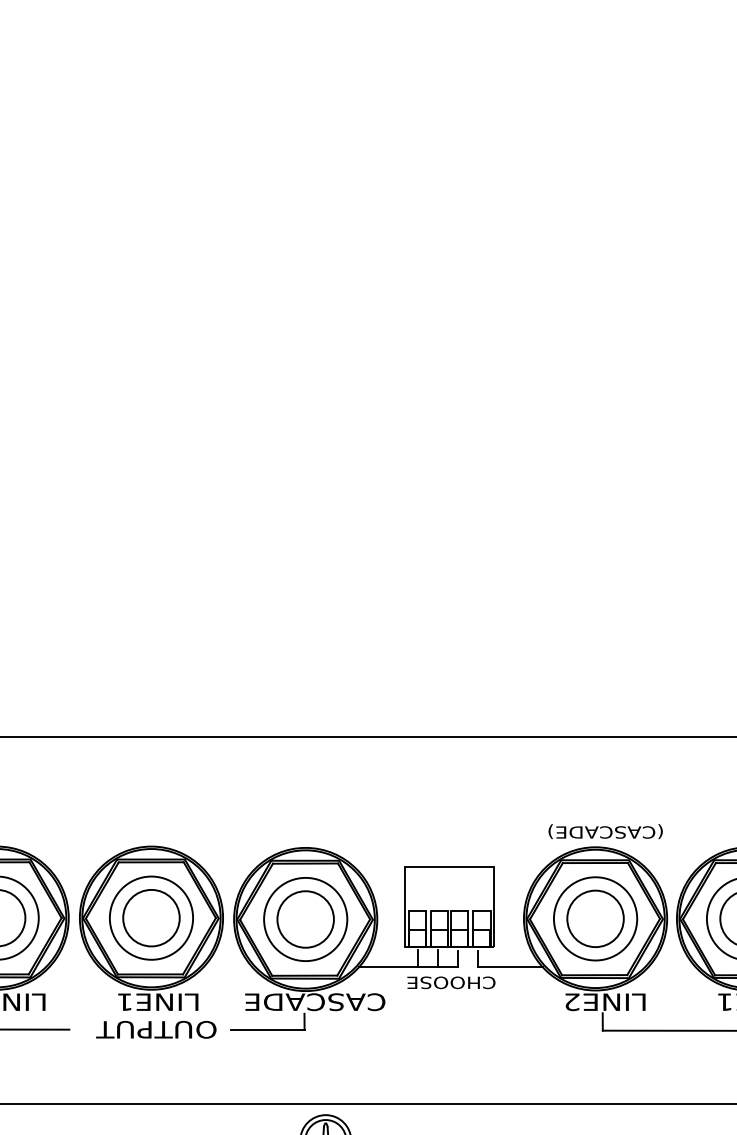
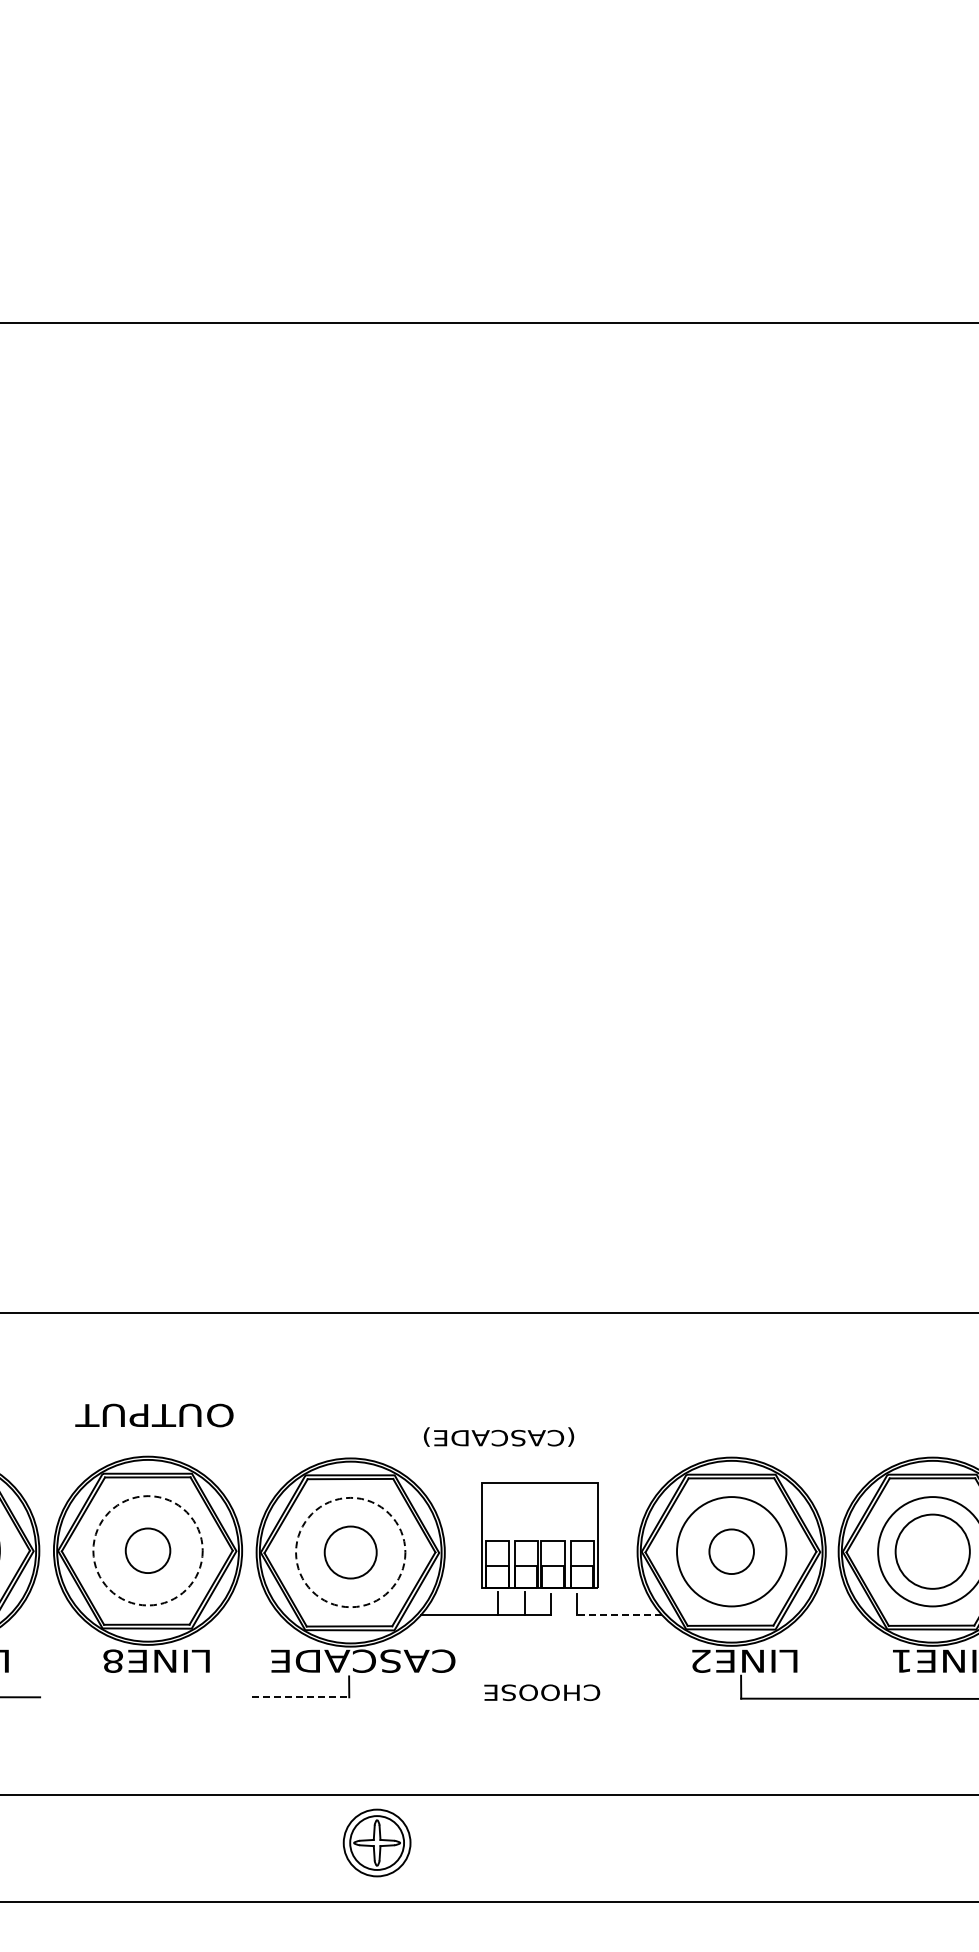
text: (606, 831) -> (499, 1436), moved
circle: (151, 917) -> (147, 1550), size x0.6
circle: (151, 917) -> (147, 1550), solid -> dashed
circle: (595, 918) -> (731, 1551), size x0.6
circle: (305, 919) -> (350, 1552), size x0.7
circle: (305, 919) -> (350, 1552), solid -> dashed
line: (510, 967) -> (619, 1615), solid -> dashed
text: (451, 982) -> (542, 1692), moved
text: (124, 1001) -> (112, 1660), LINE1 -> LINE8
text: (156, 1029) -> (154, 1415), moved
line: (267, 1029) -> (300, 1697), solid -> dashed

